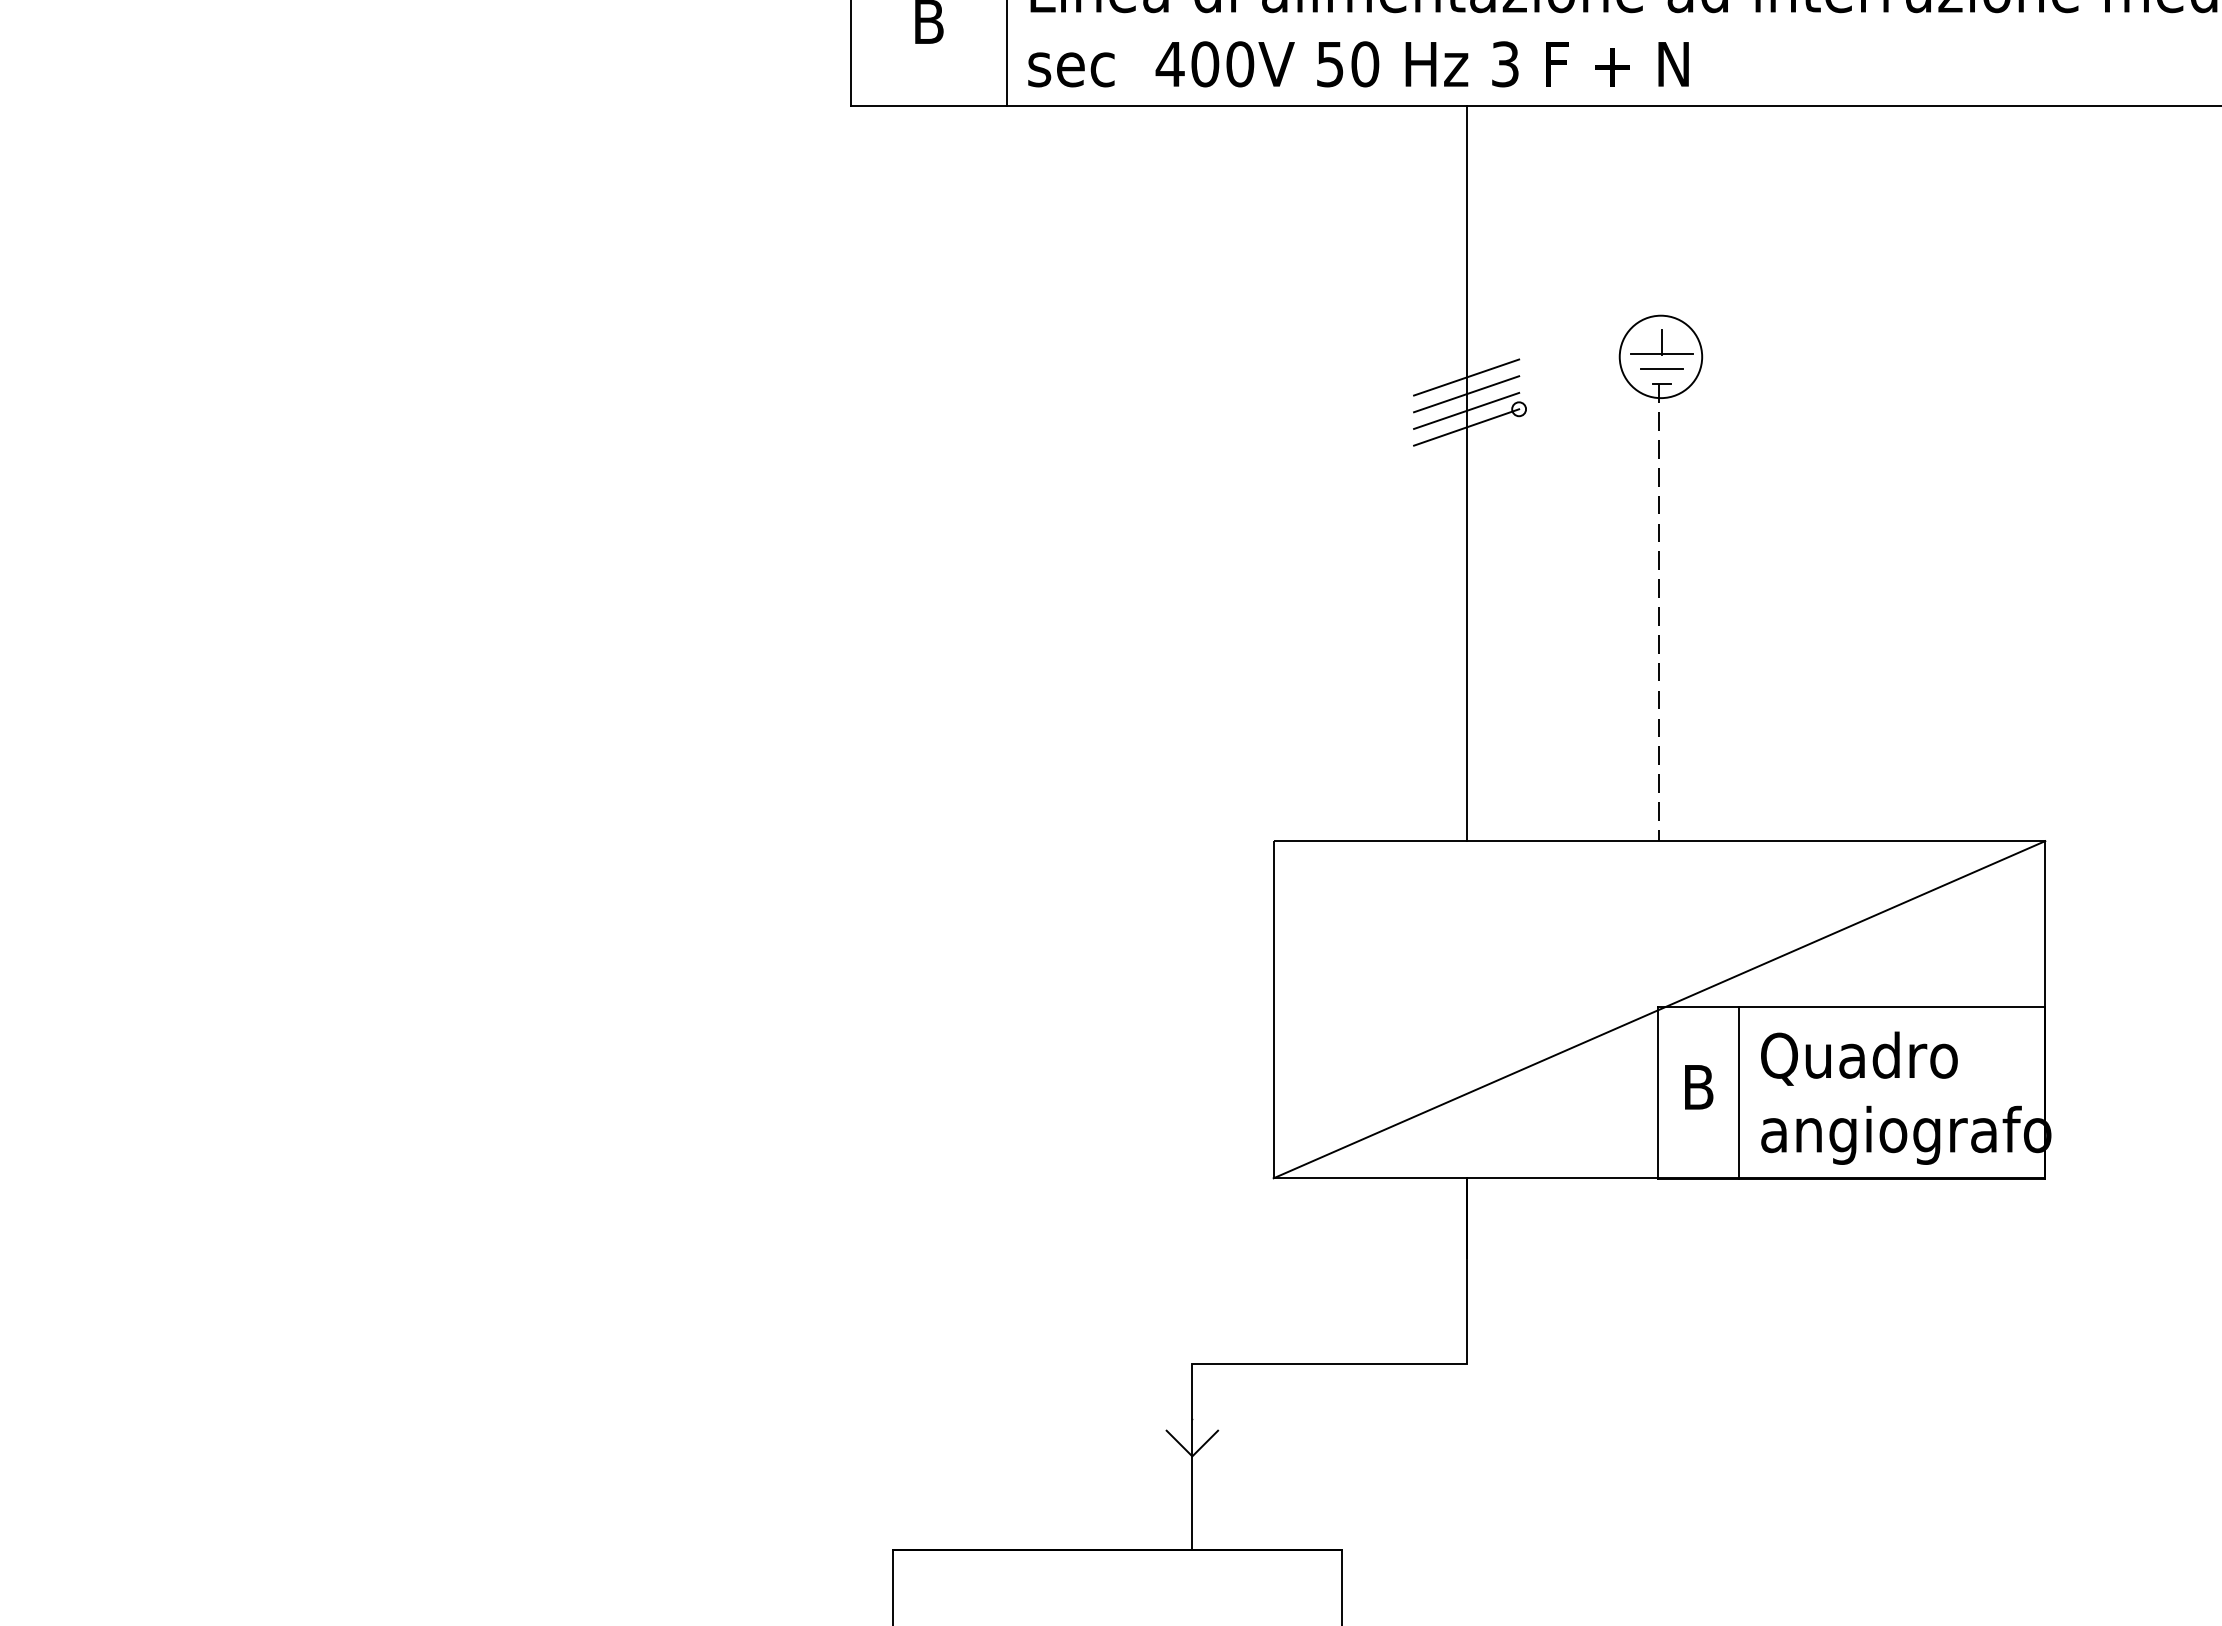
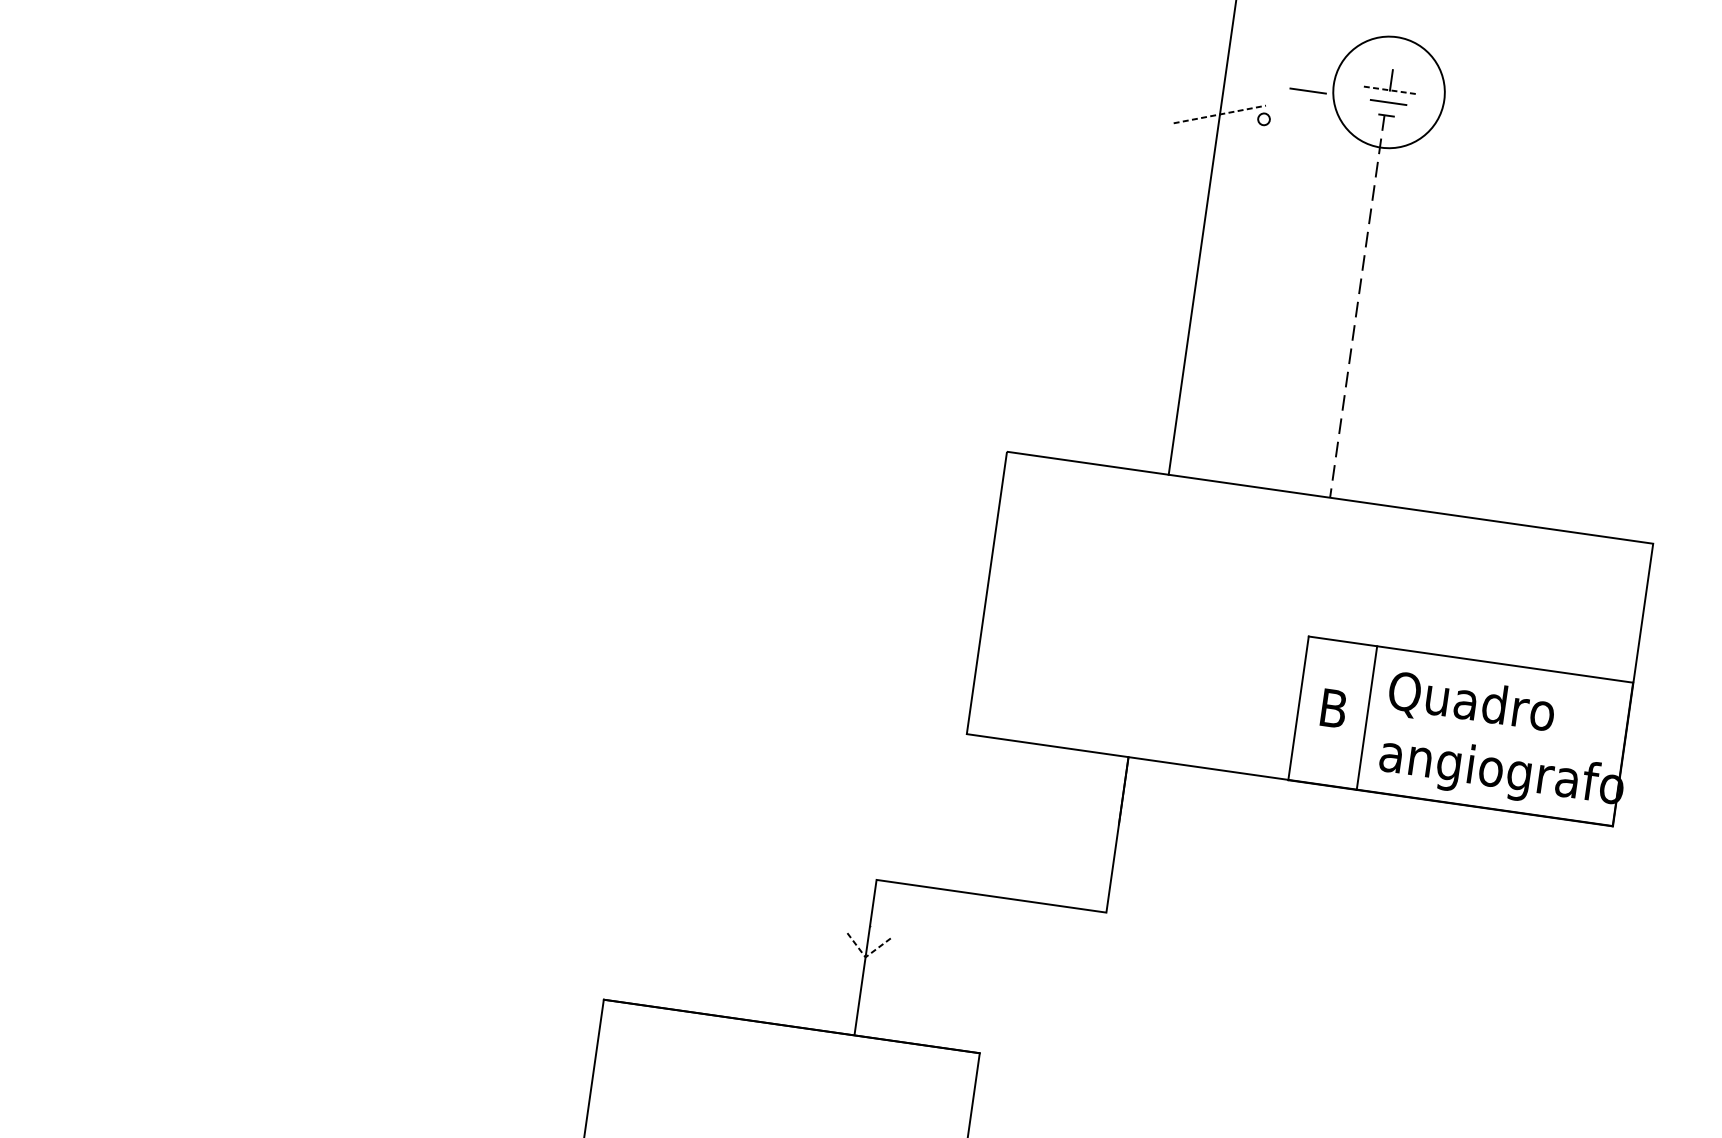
line: (1662, 354) -> (1390, 90), solid -> dashed
circle: (1660, 356) -> (1388, 92), size x1.6
line: (1565, 368) -> (1307, 90), added
line: (1466, 377) -> (1223, 86), removed
line: (1466, 394) -> (1221, 100), removed
line: (1466, 410) -> (1219, 114), solid -> dashed
line: (1466, 427) -> (1217, 128), removed
line: (1659, 1009) -> (1310, 638), removed
line: (1192, 1456) -> (865, 957), solid -> dashed

